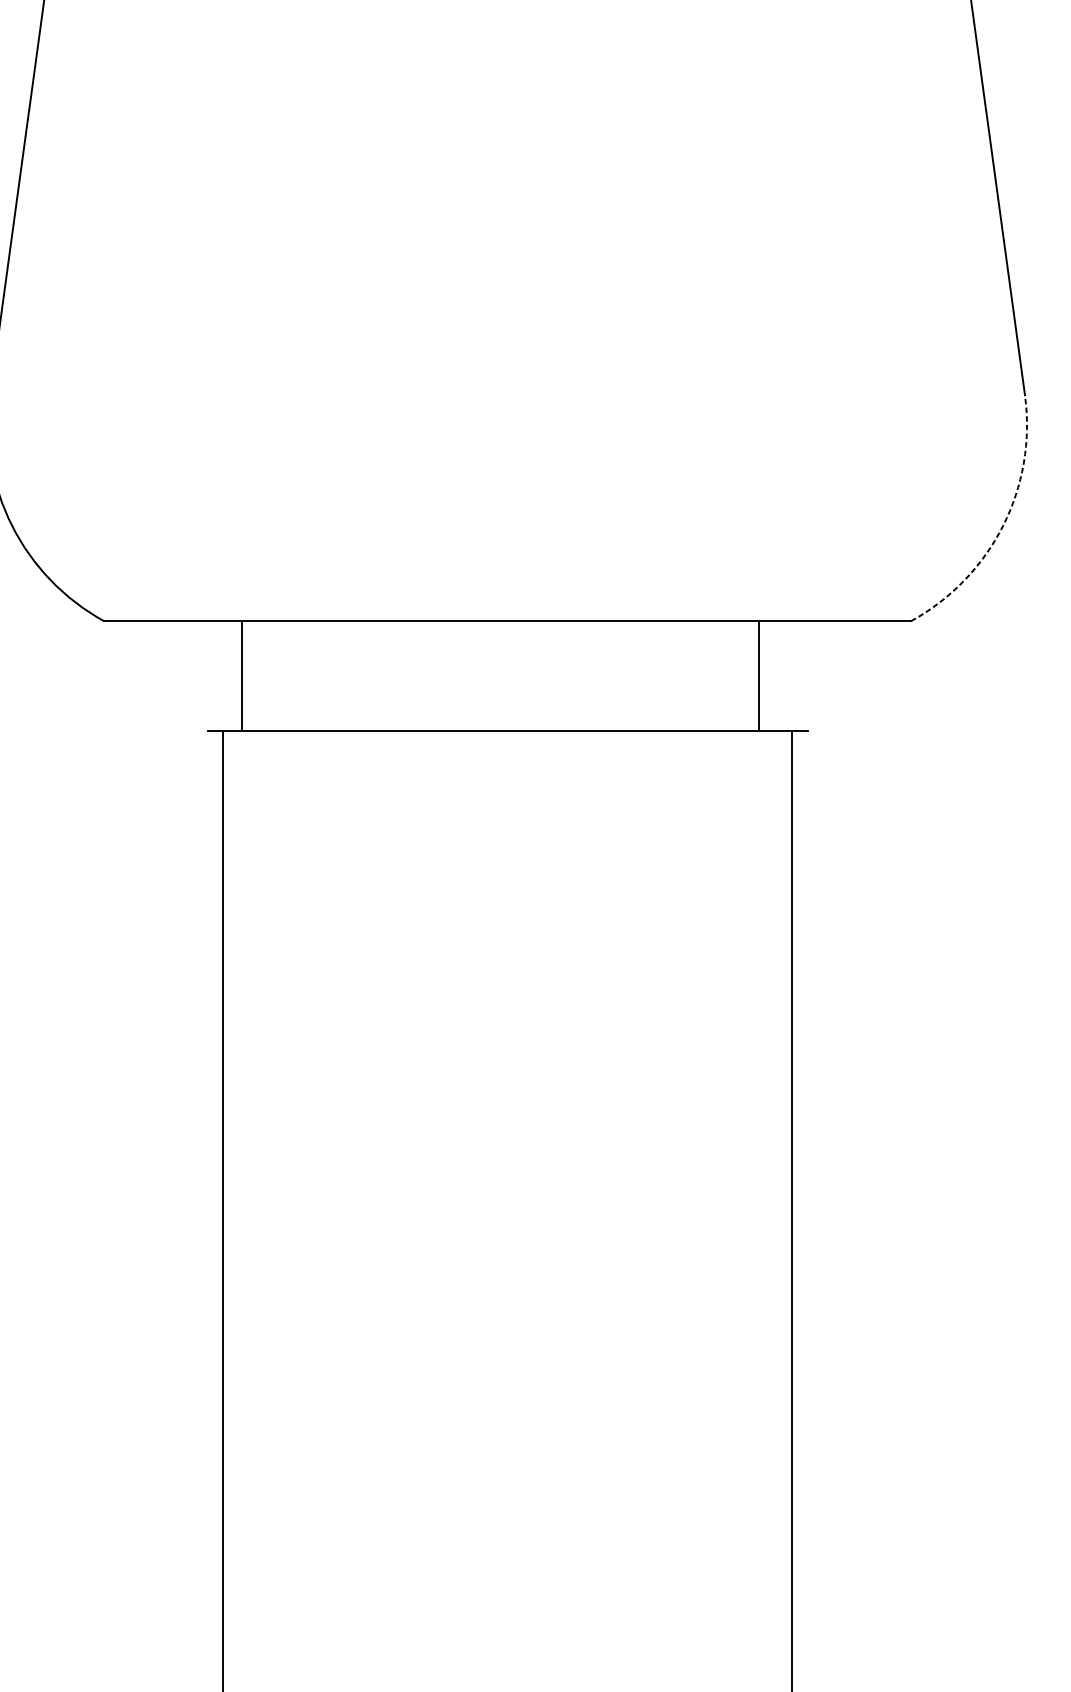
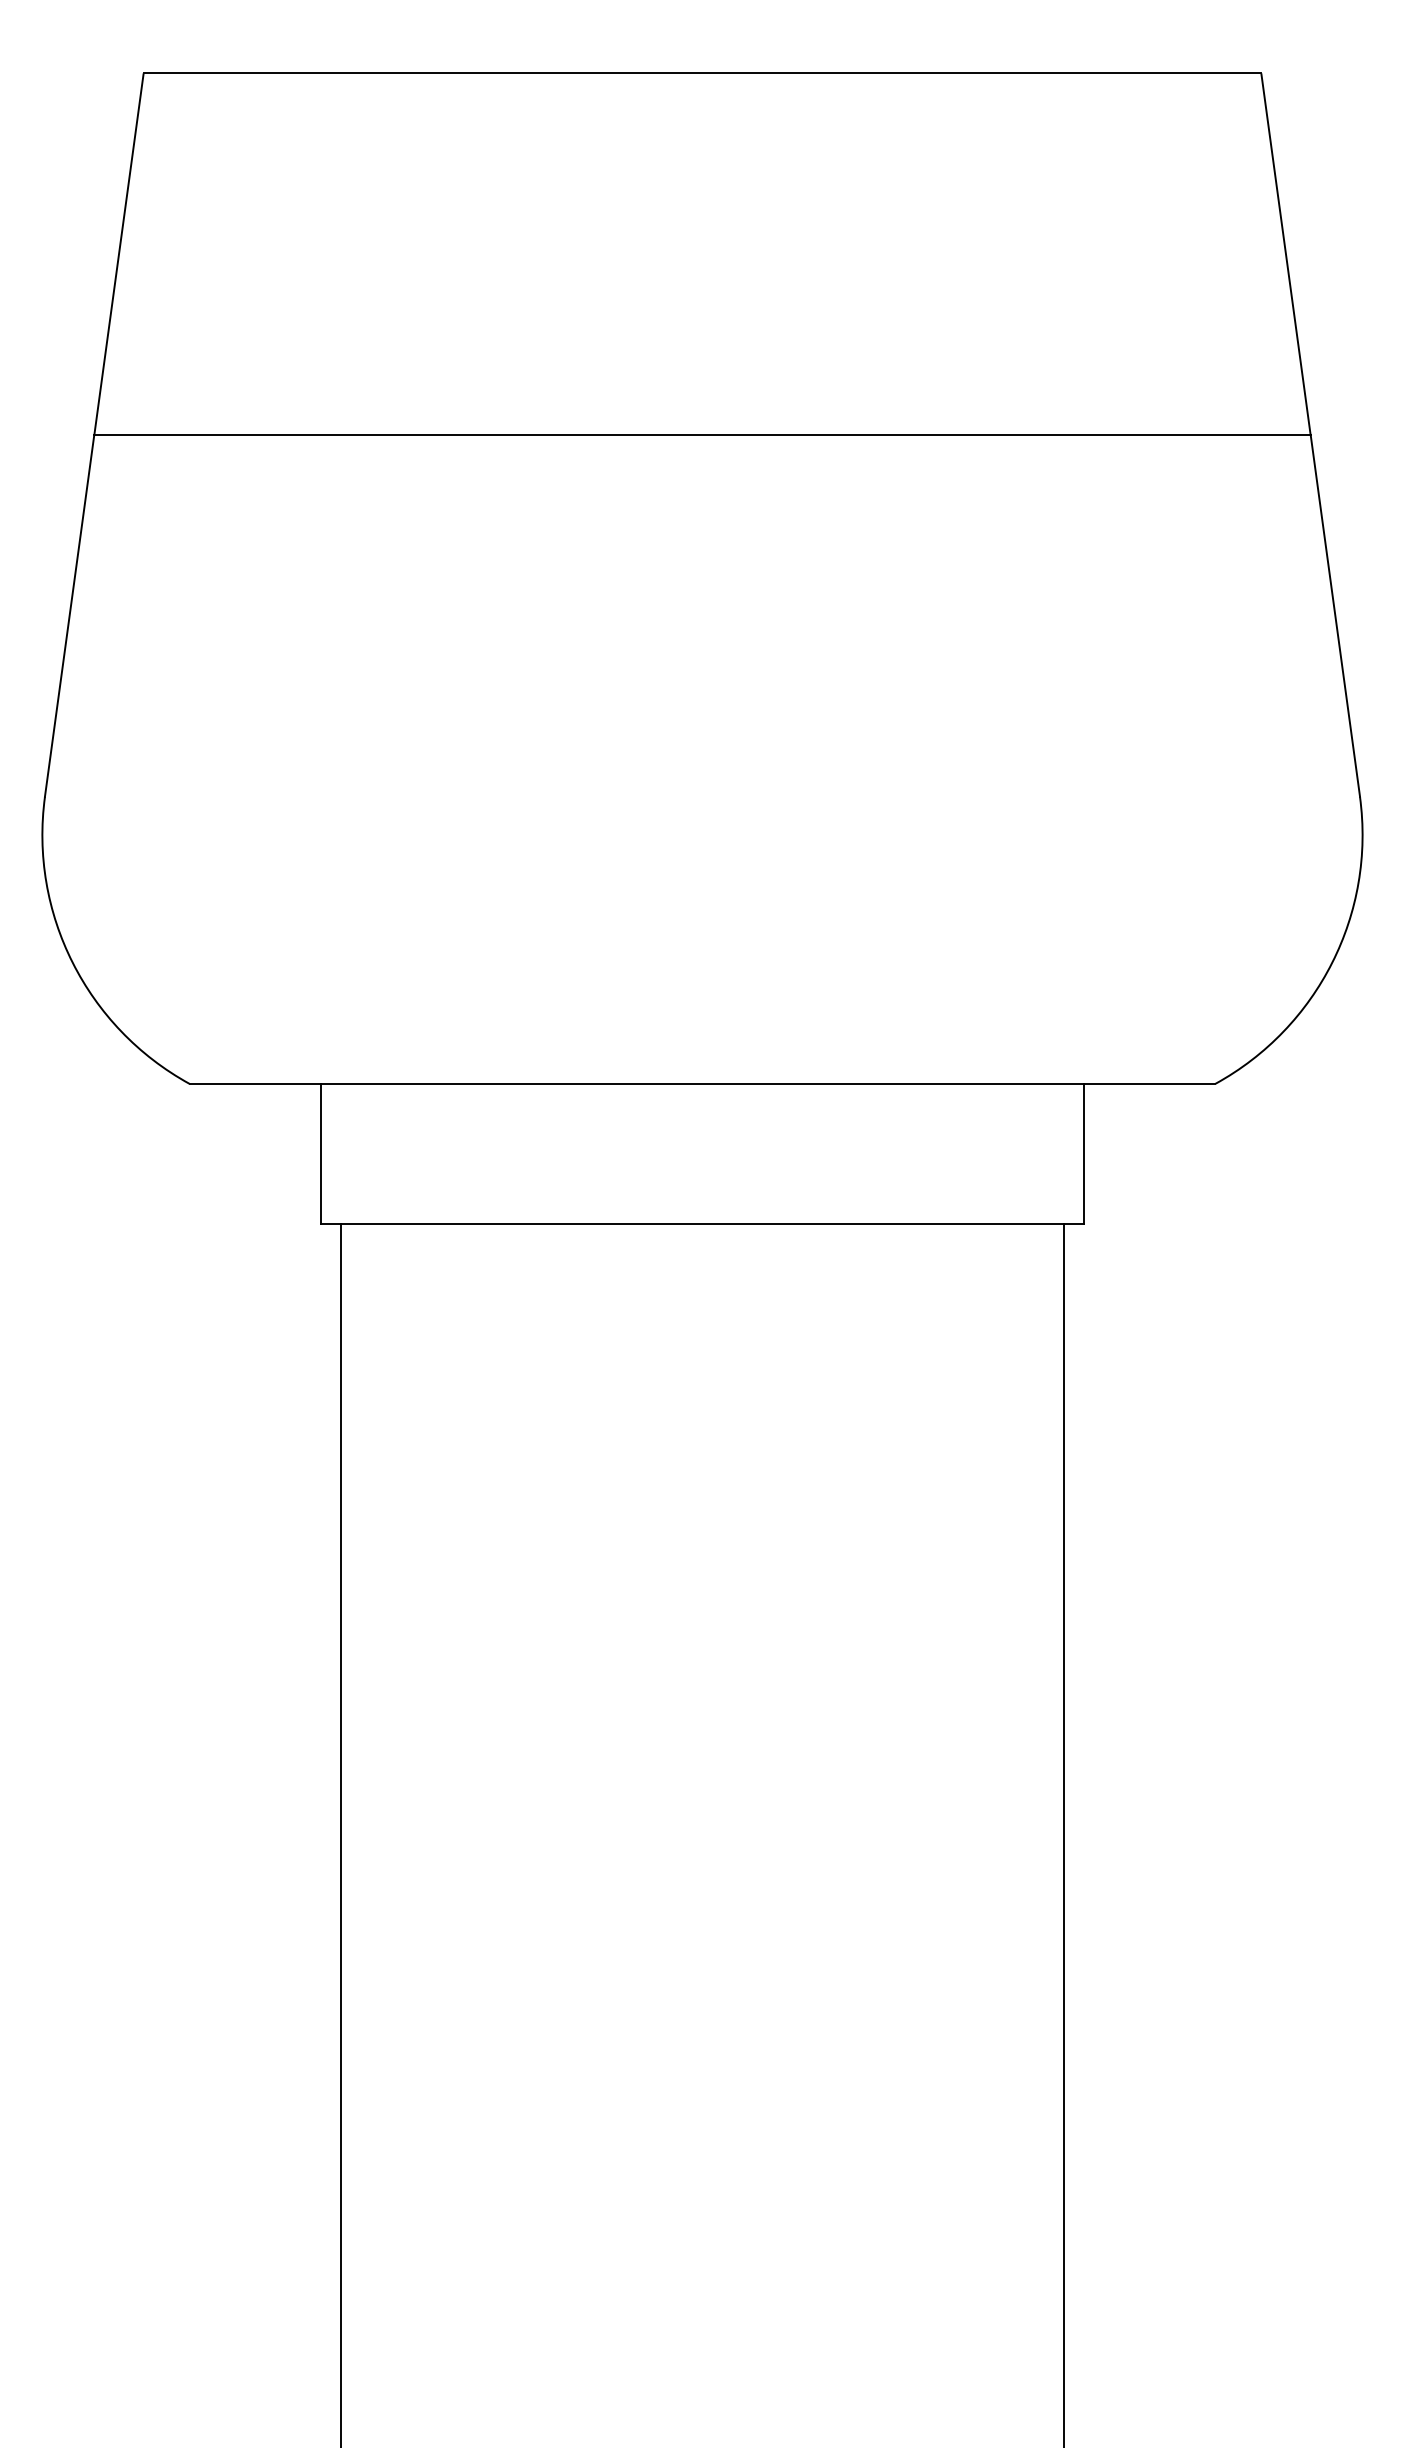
line: (507, 110) -> (702, 435), added
arc: (1003, 525) -> (1332, 962), dashed -> solid
line: (242, 675) -> (321, 1153), moved
line: (758, 675) -> (1083, 1153), moved

